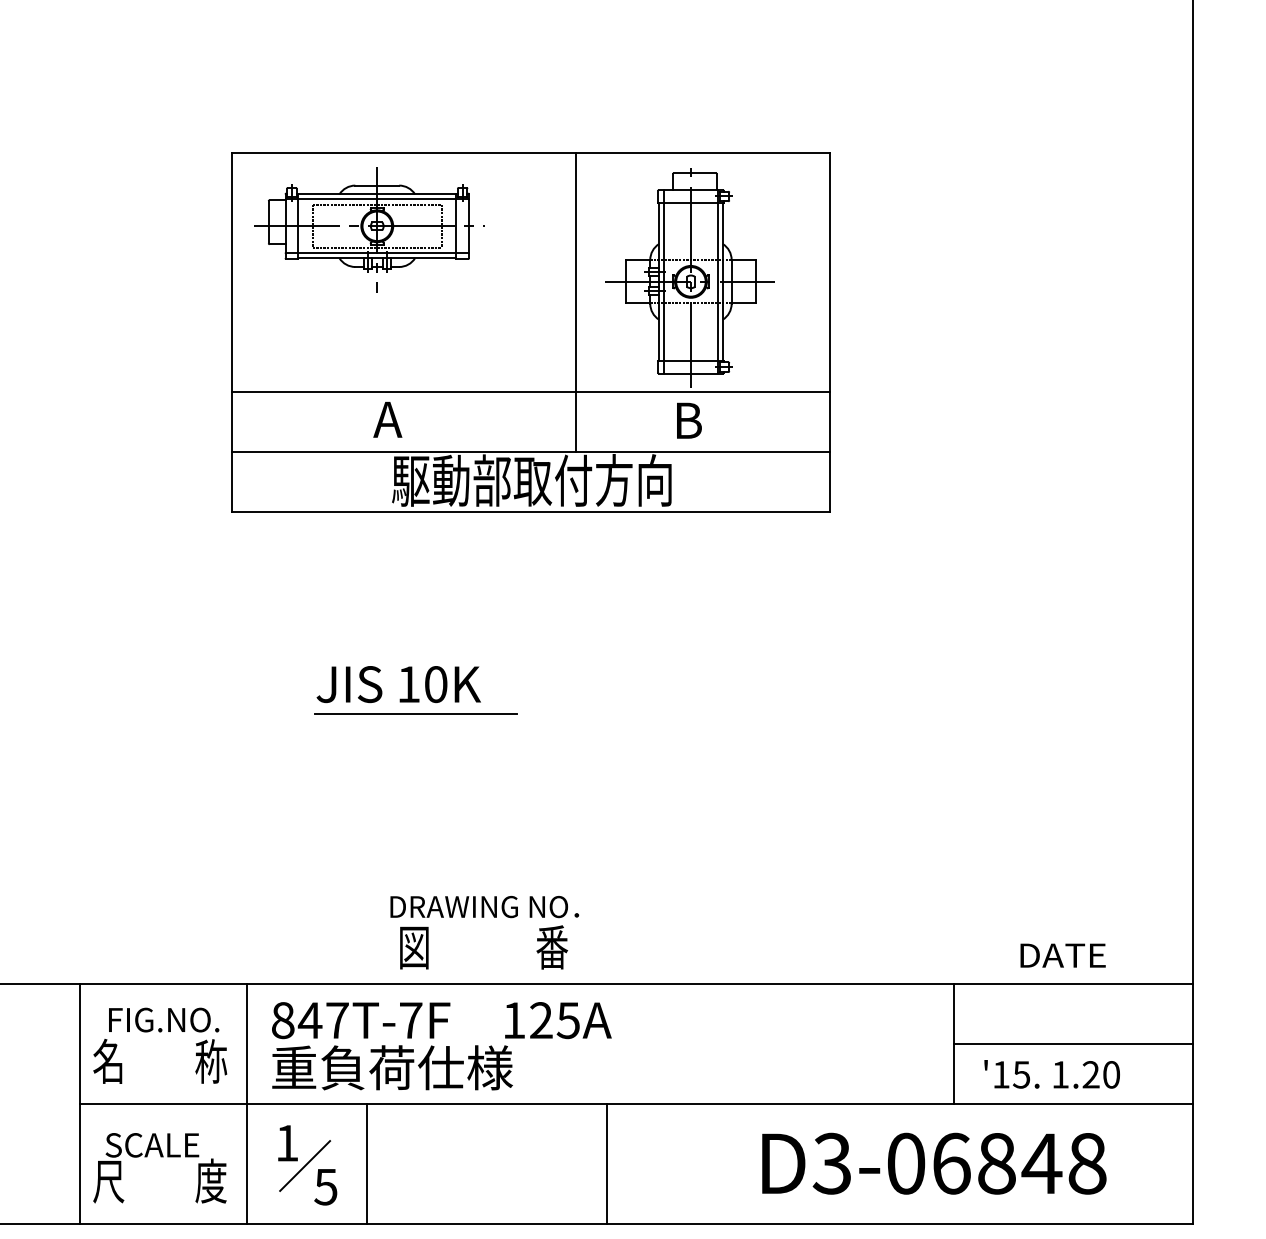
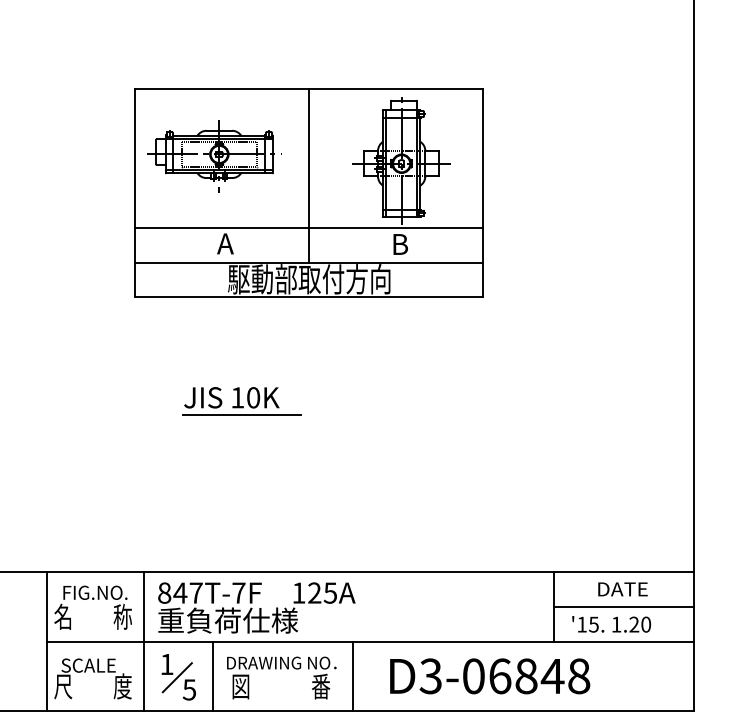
part: (368, 229) -> (214, 156), moved
line: (575, 302) -> (308, 175), moved
text: (484, 931) -> (281, 677), moved
text: (1062, 955) -> (622, 589), moved
text: (934, 1164) -> (490, 676), moved

